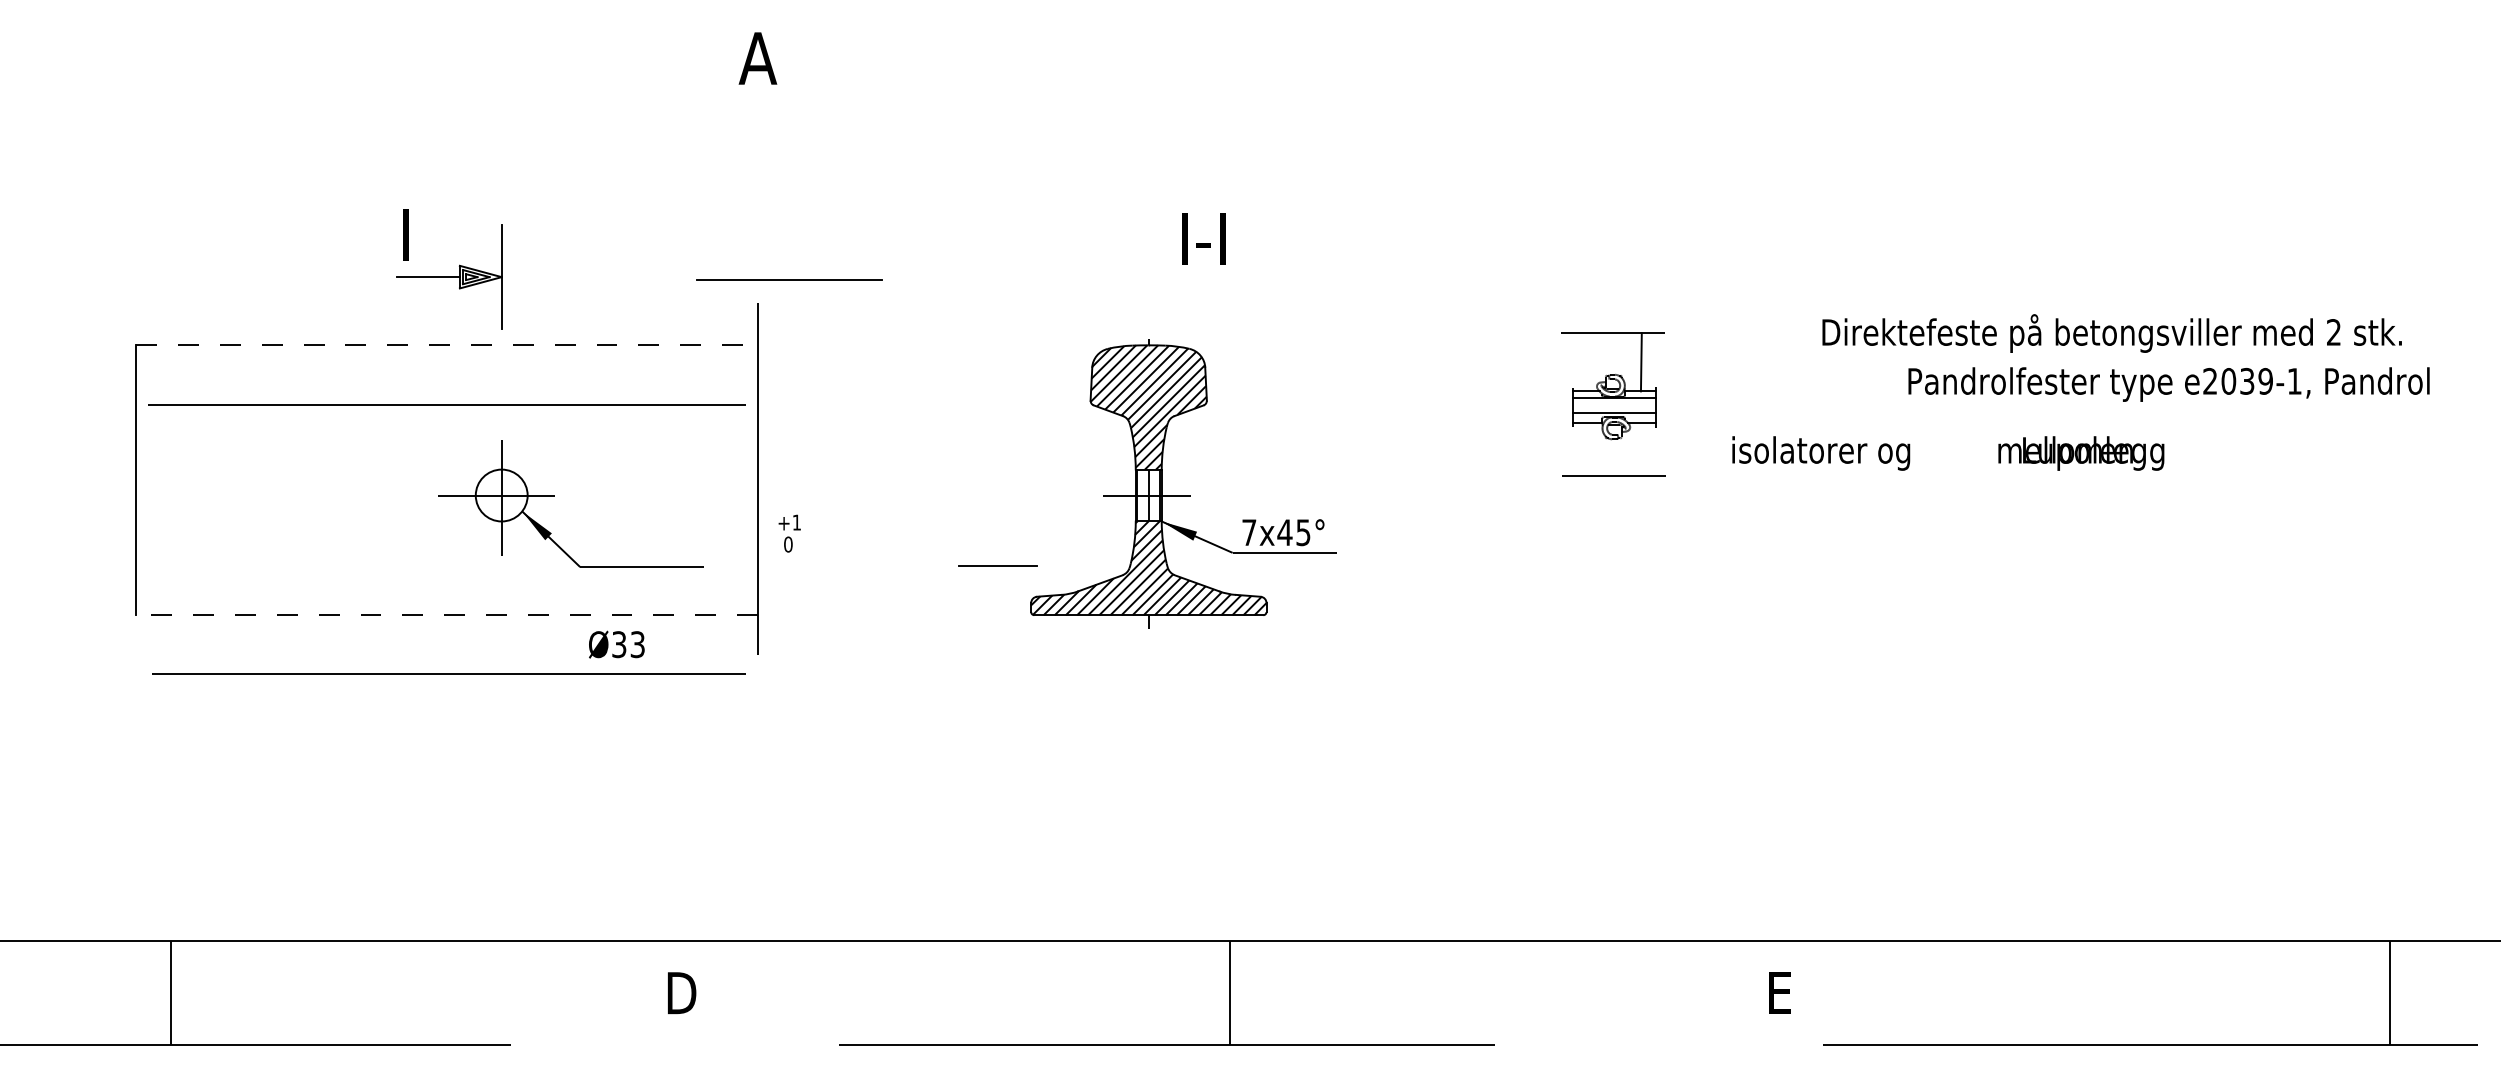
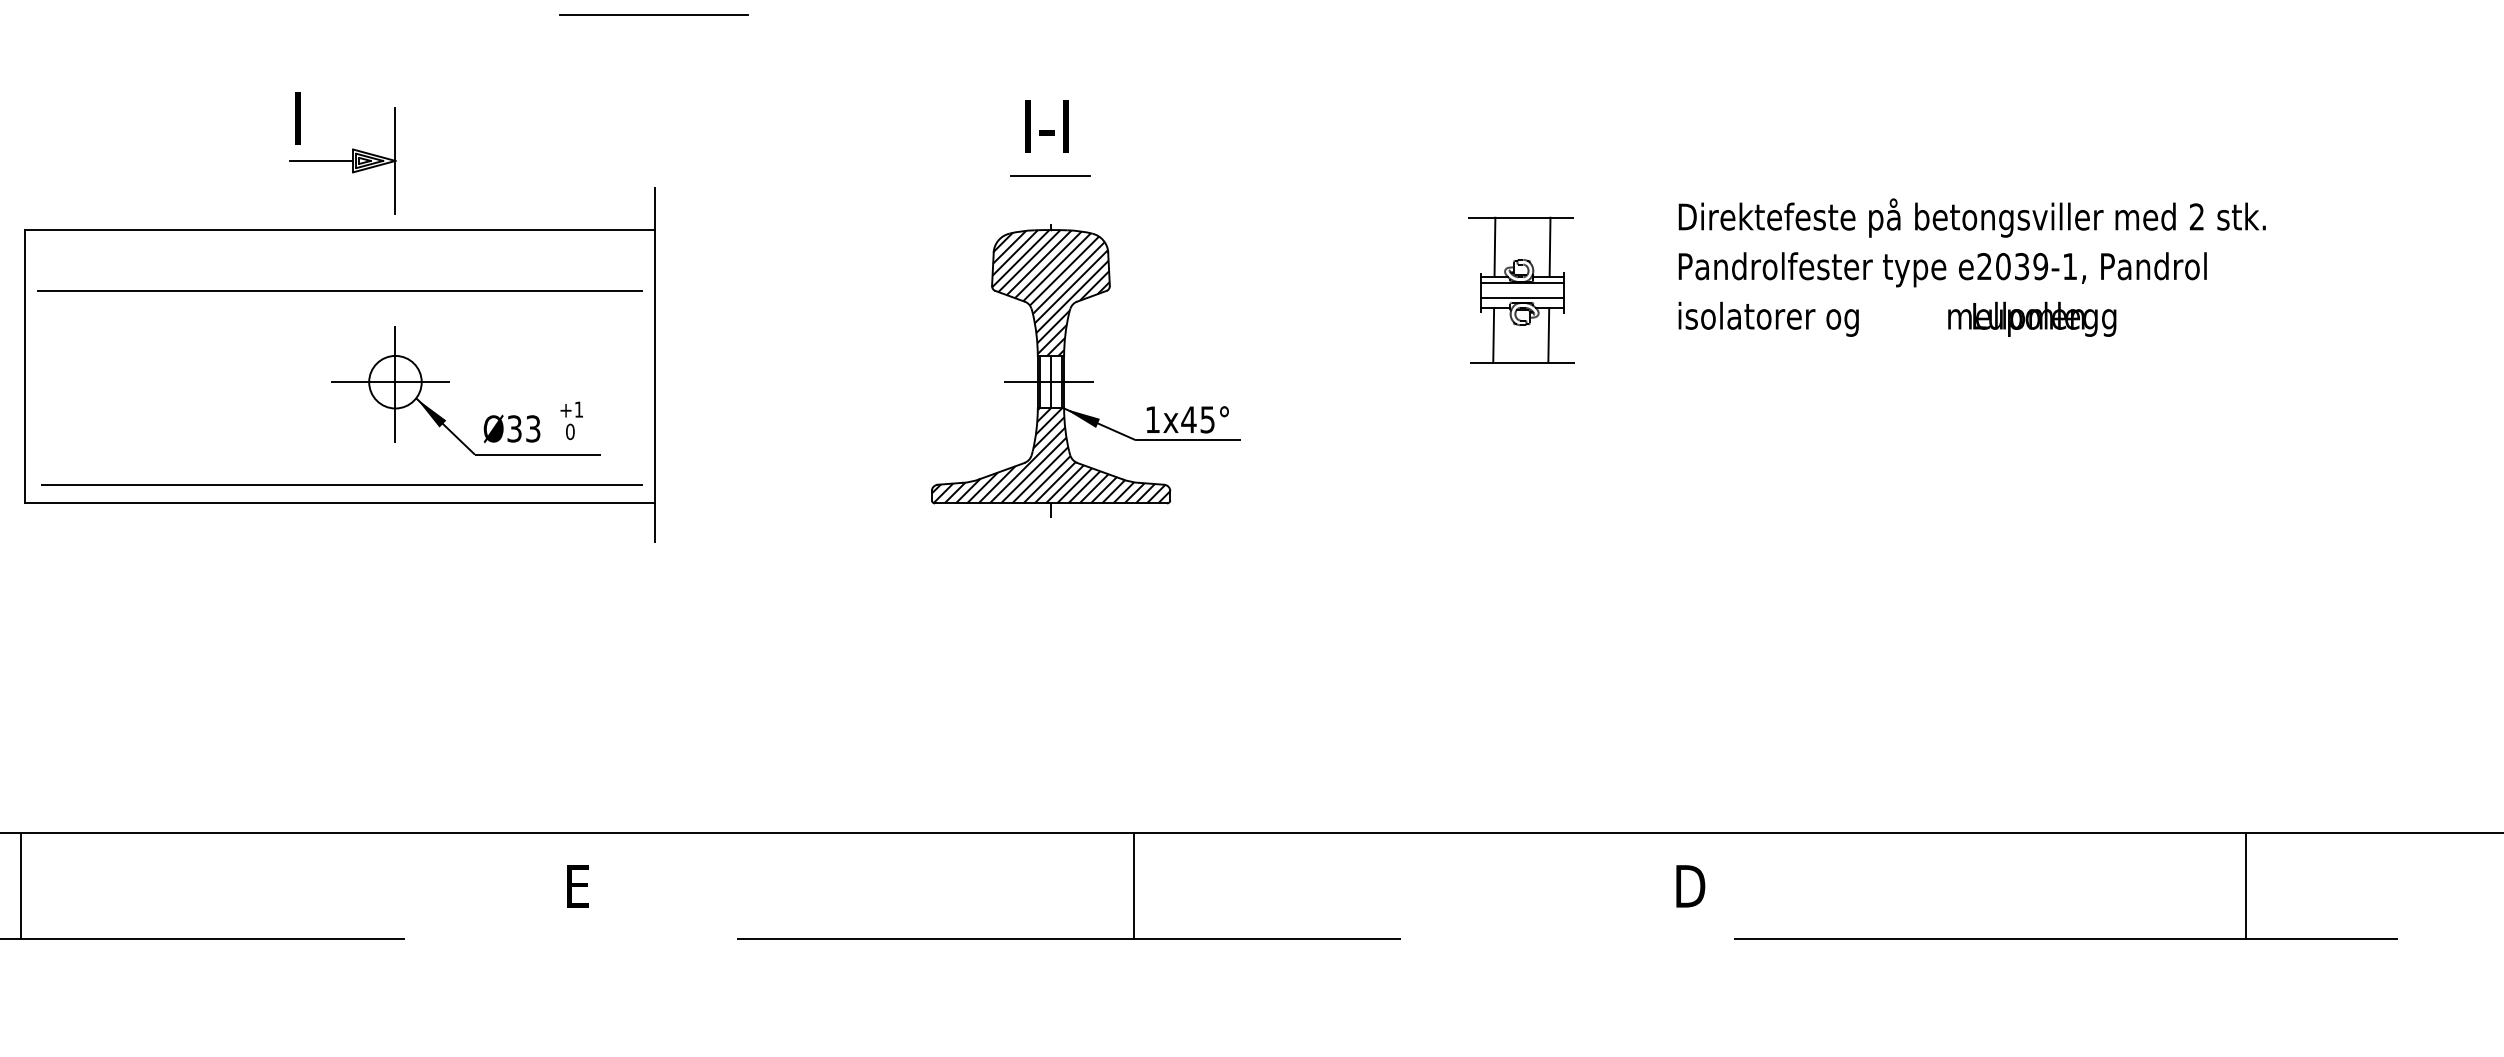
text: (1203, 238) -> (1046, 125), moved
line: (789, 279) -> (653, 14), moved
text: (2111, 333) -> (1971, 218), moved
line: (447, 345) -> (340, 230), dashed -> solid
line: (1586, 362) -> (1494, 247), added
text: (2168, 384) -> (1942, 269), moved
line: (1585, 449) -> (1493, 335), added
line: (1639, 449) -> (1548, 335), added
text: (1948, 453) -> (1897, 319), moved
text: (1249, 532) -> (1153, 419), 7x45° -> 1x45°
text: (789, 533) -> (571, 420), moved
line: (997, 565) -> (1049, 175), moved
line: (447, 615) -> (340, 503), dashed -> solid
text: (616, 644) -> (511, 428), moved
line: (448, 673) -> (341, 484), moved
line: (171, 992) -> (21, 885), moved
line: (2389, 992) -> (2246, 885), moved
text: (681, 993) -> (577, 886), D -> E
text: (1780, 993) -> (1690, 886), E -> D

